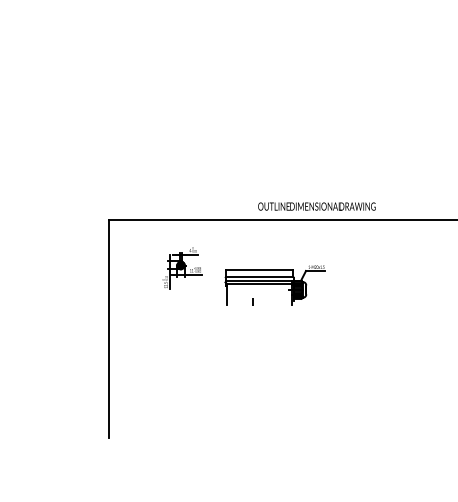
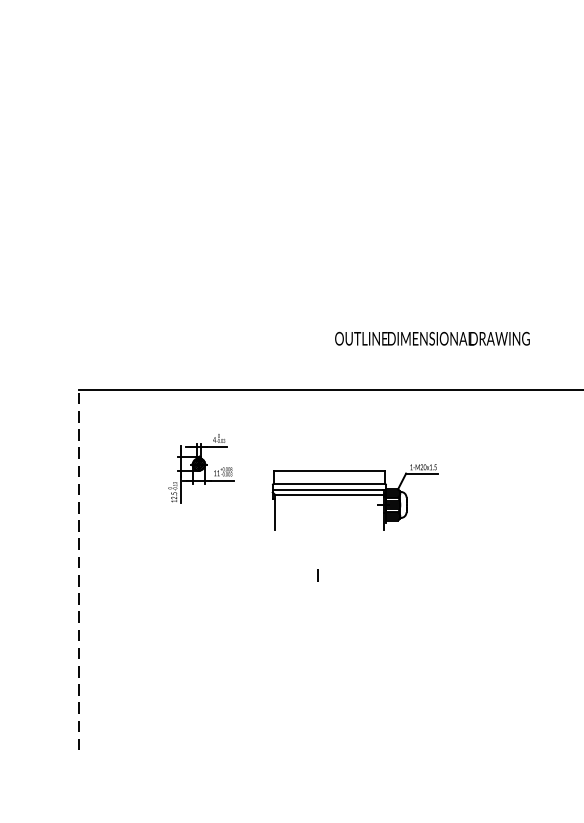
text: (316, 206) -> (431, 338), moved
line: (252, 301) -> (317, 575), moved
line: (108, 329) -> (78, 570), solid -> dashed

